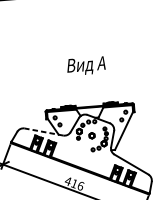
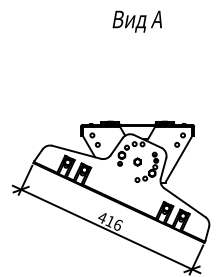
text: (85, 66) -> (136, 21), moved
line: (43, 132) -> (76, 152), dashed -> solid

